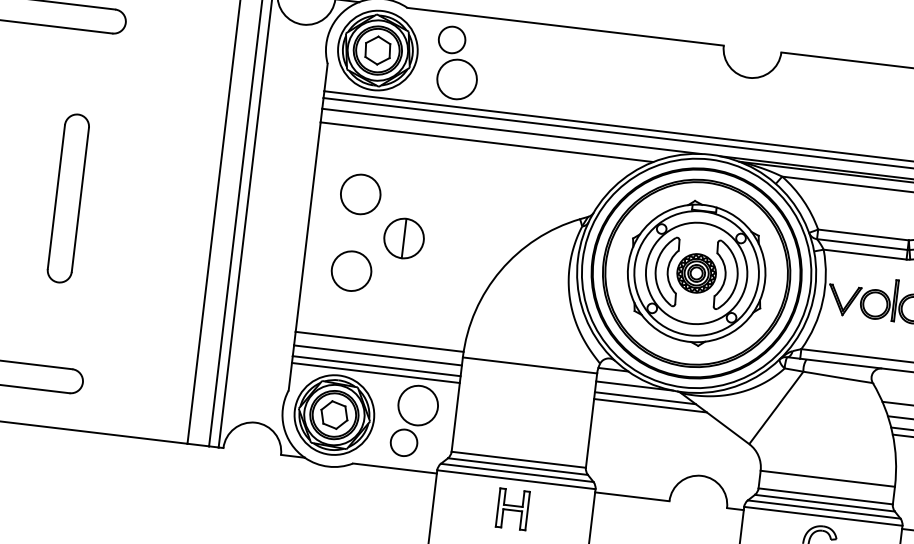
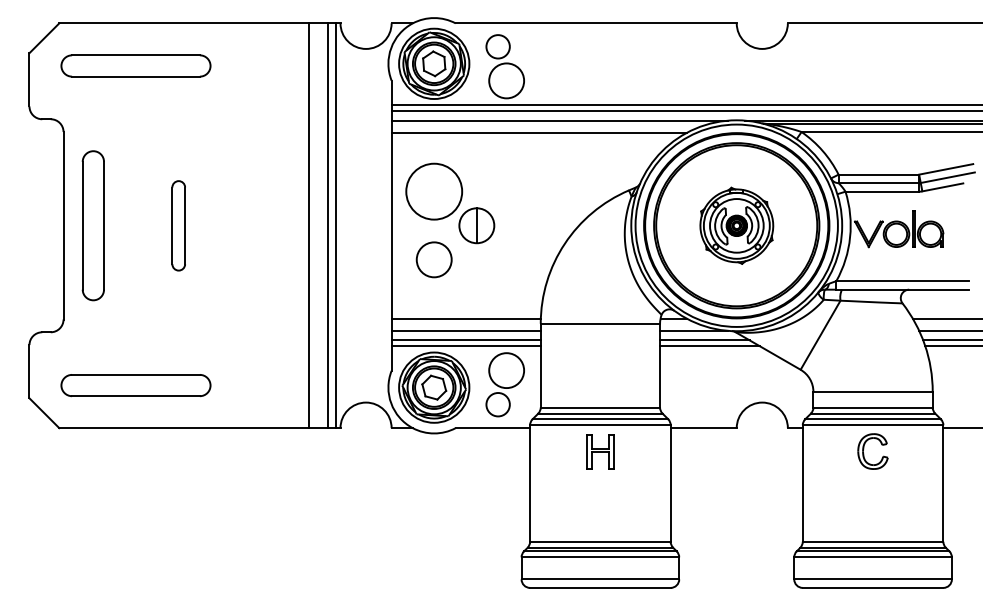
circle: (359, 194) -> (433, 191), size x1.6
part: (68, 198) -> (178, 225), size x0.6
part: (696, 273) -> (736, 225), size x0.6

